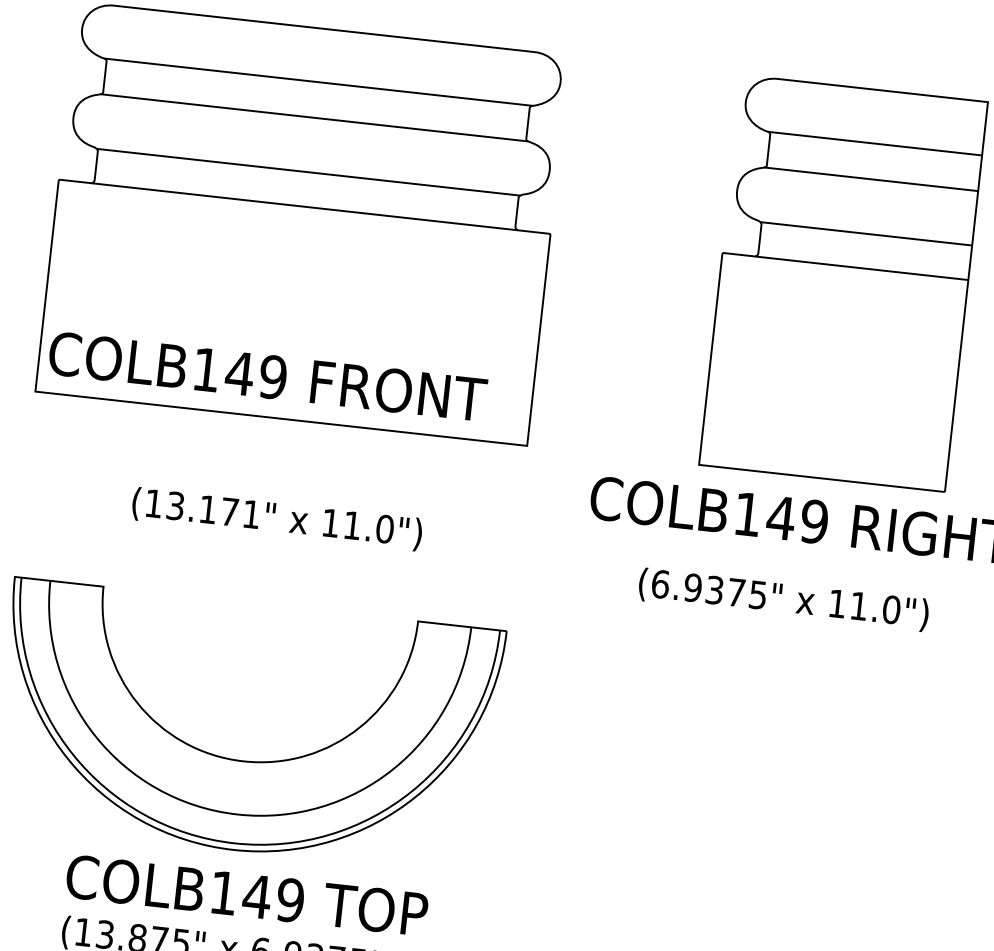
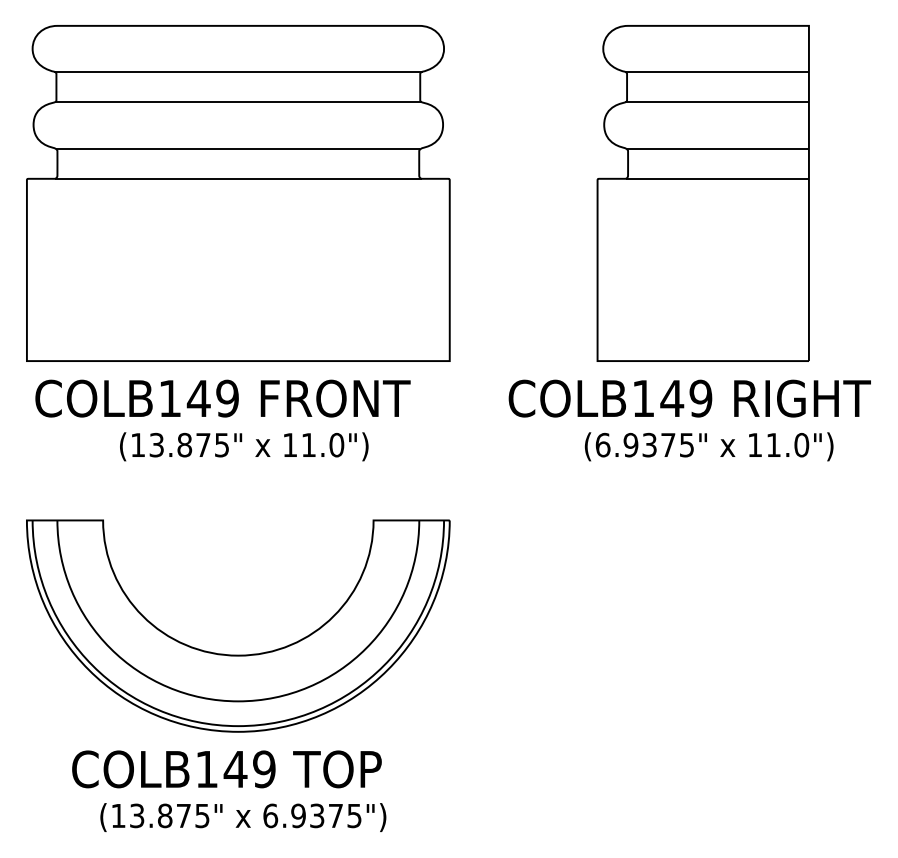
text: (267, 376) -> (222, 398), moved
text: (228, 511) -> (202, 444), (13.171" -> (13.875"
text: (783, 599) -> (708, 446), moved
text: (246, 895) -> (226, 769), moved

